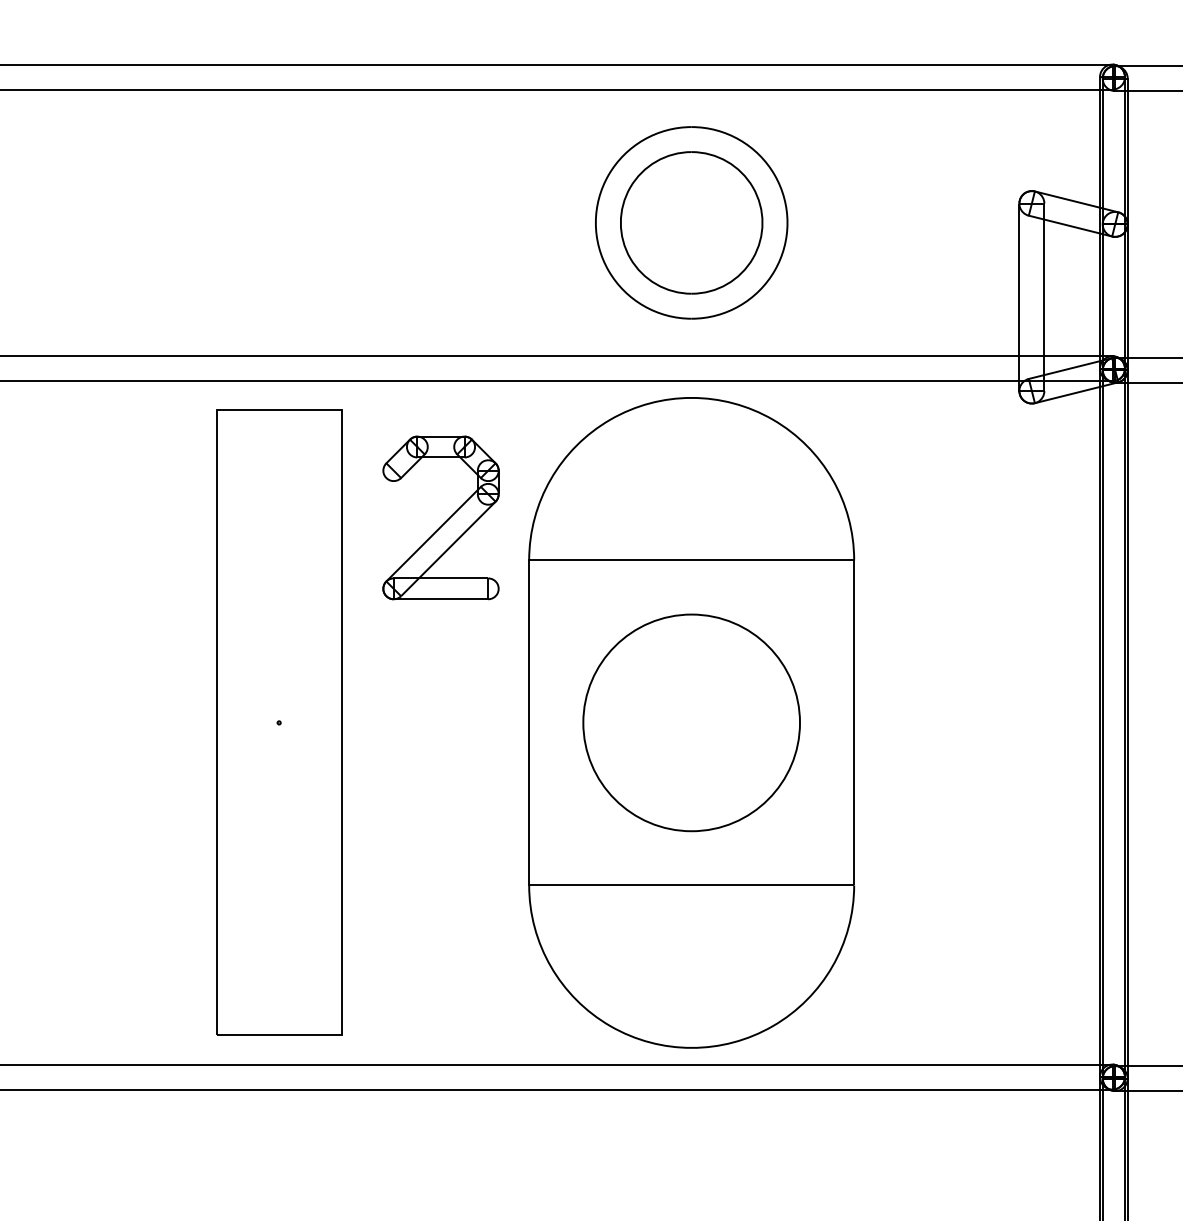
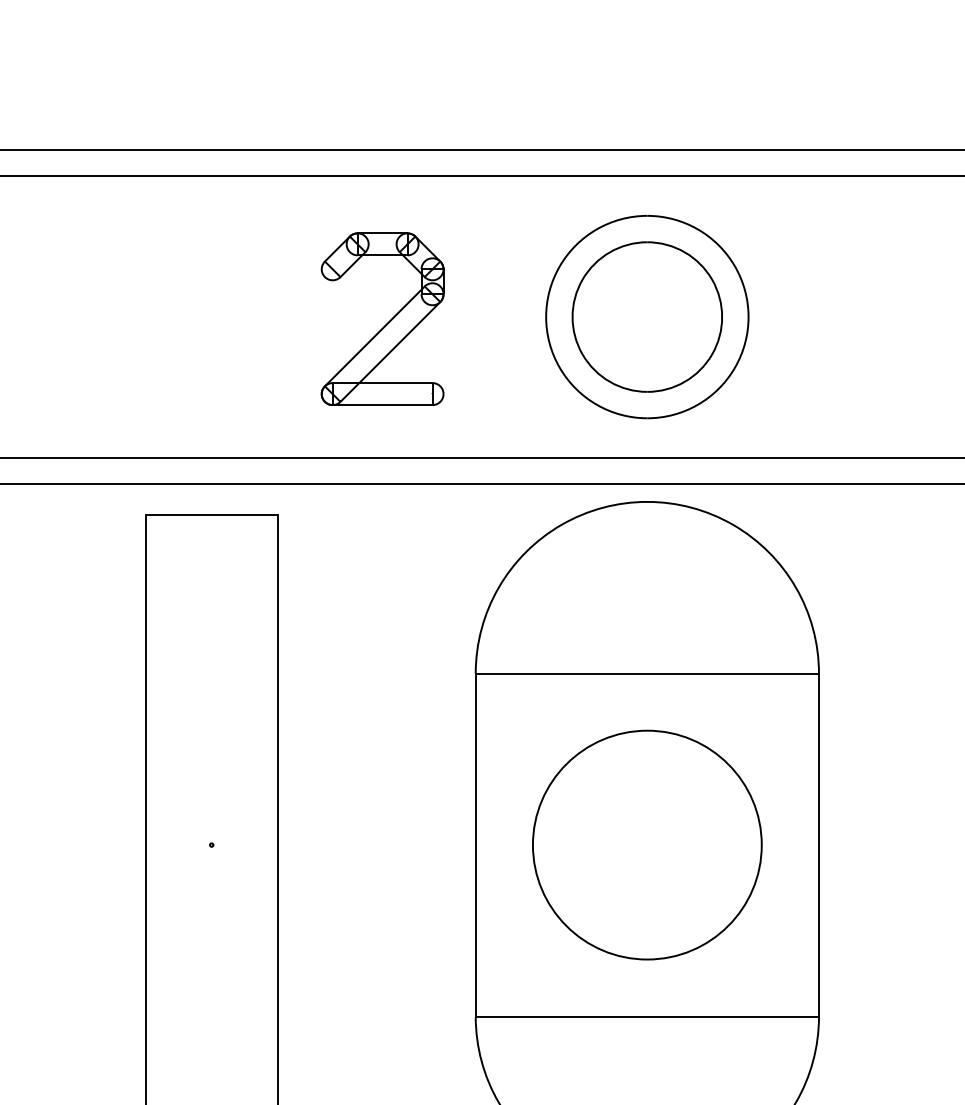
part: (440, 517) -> (382, 318), moved

